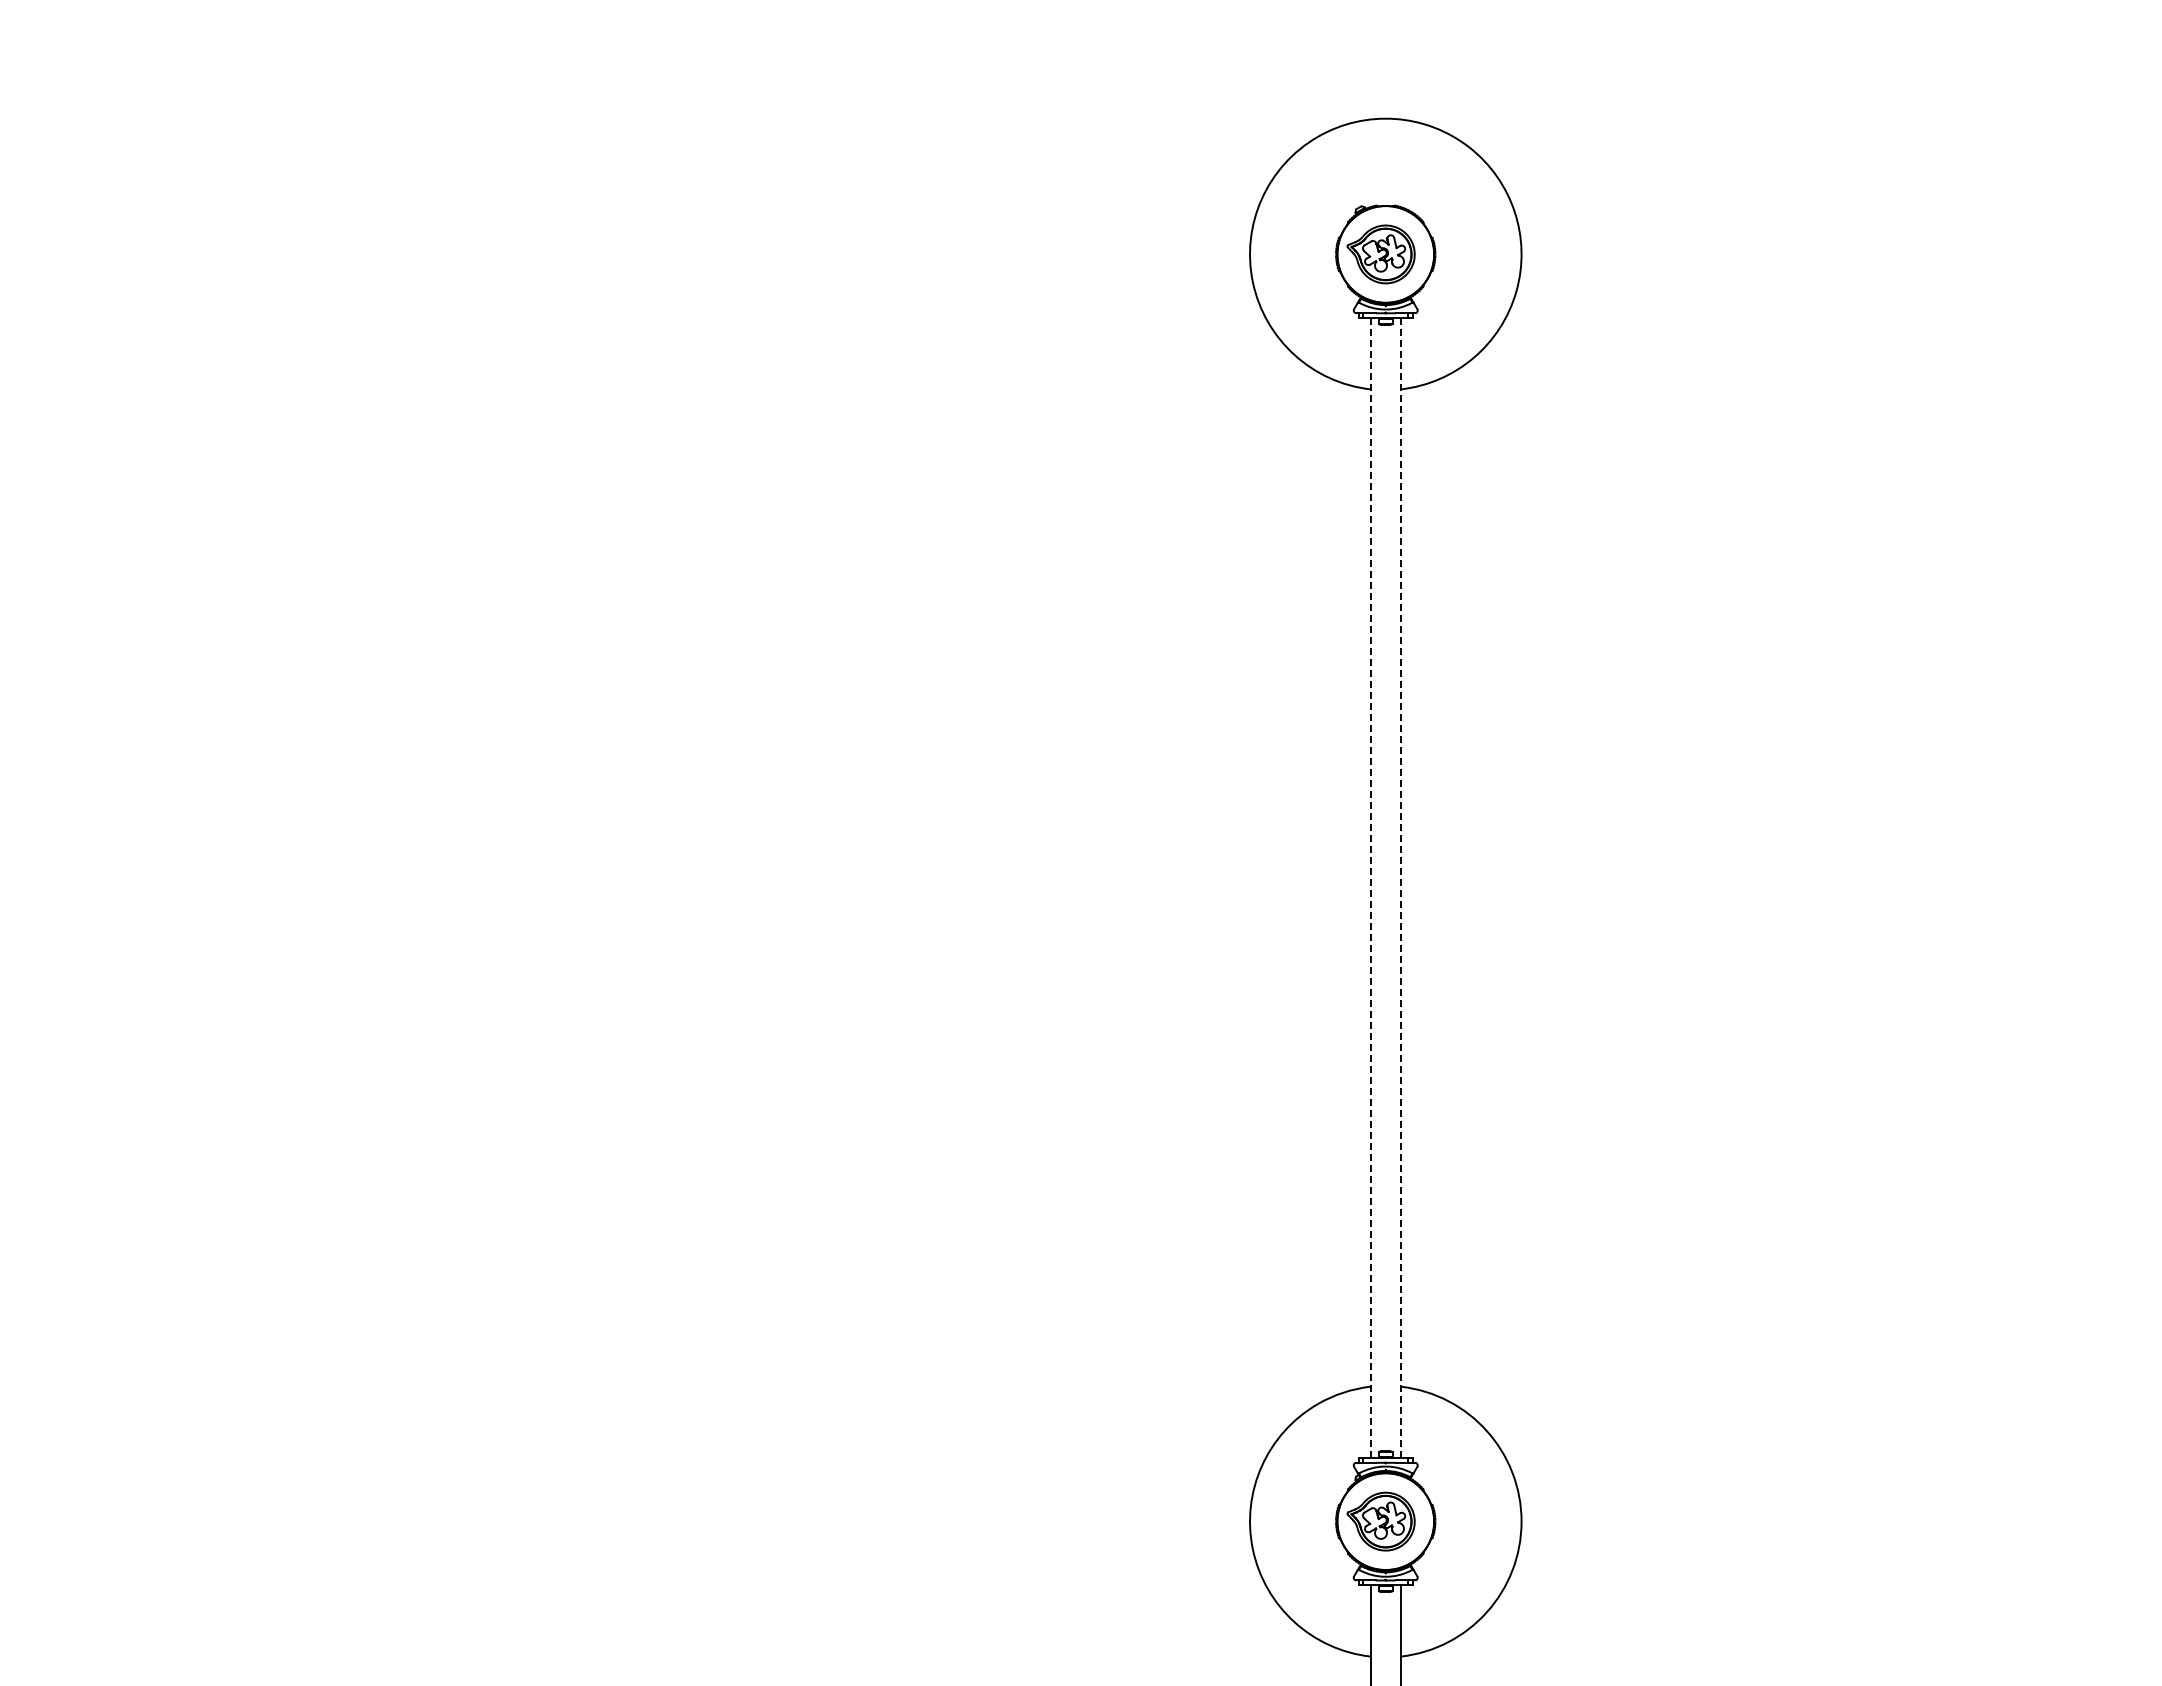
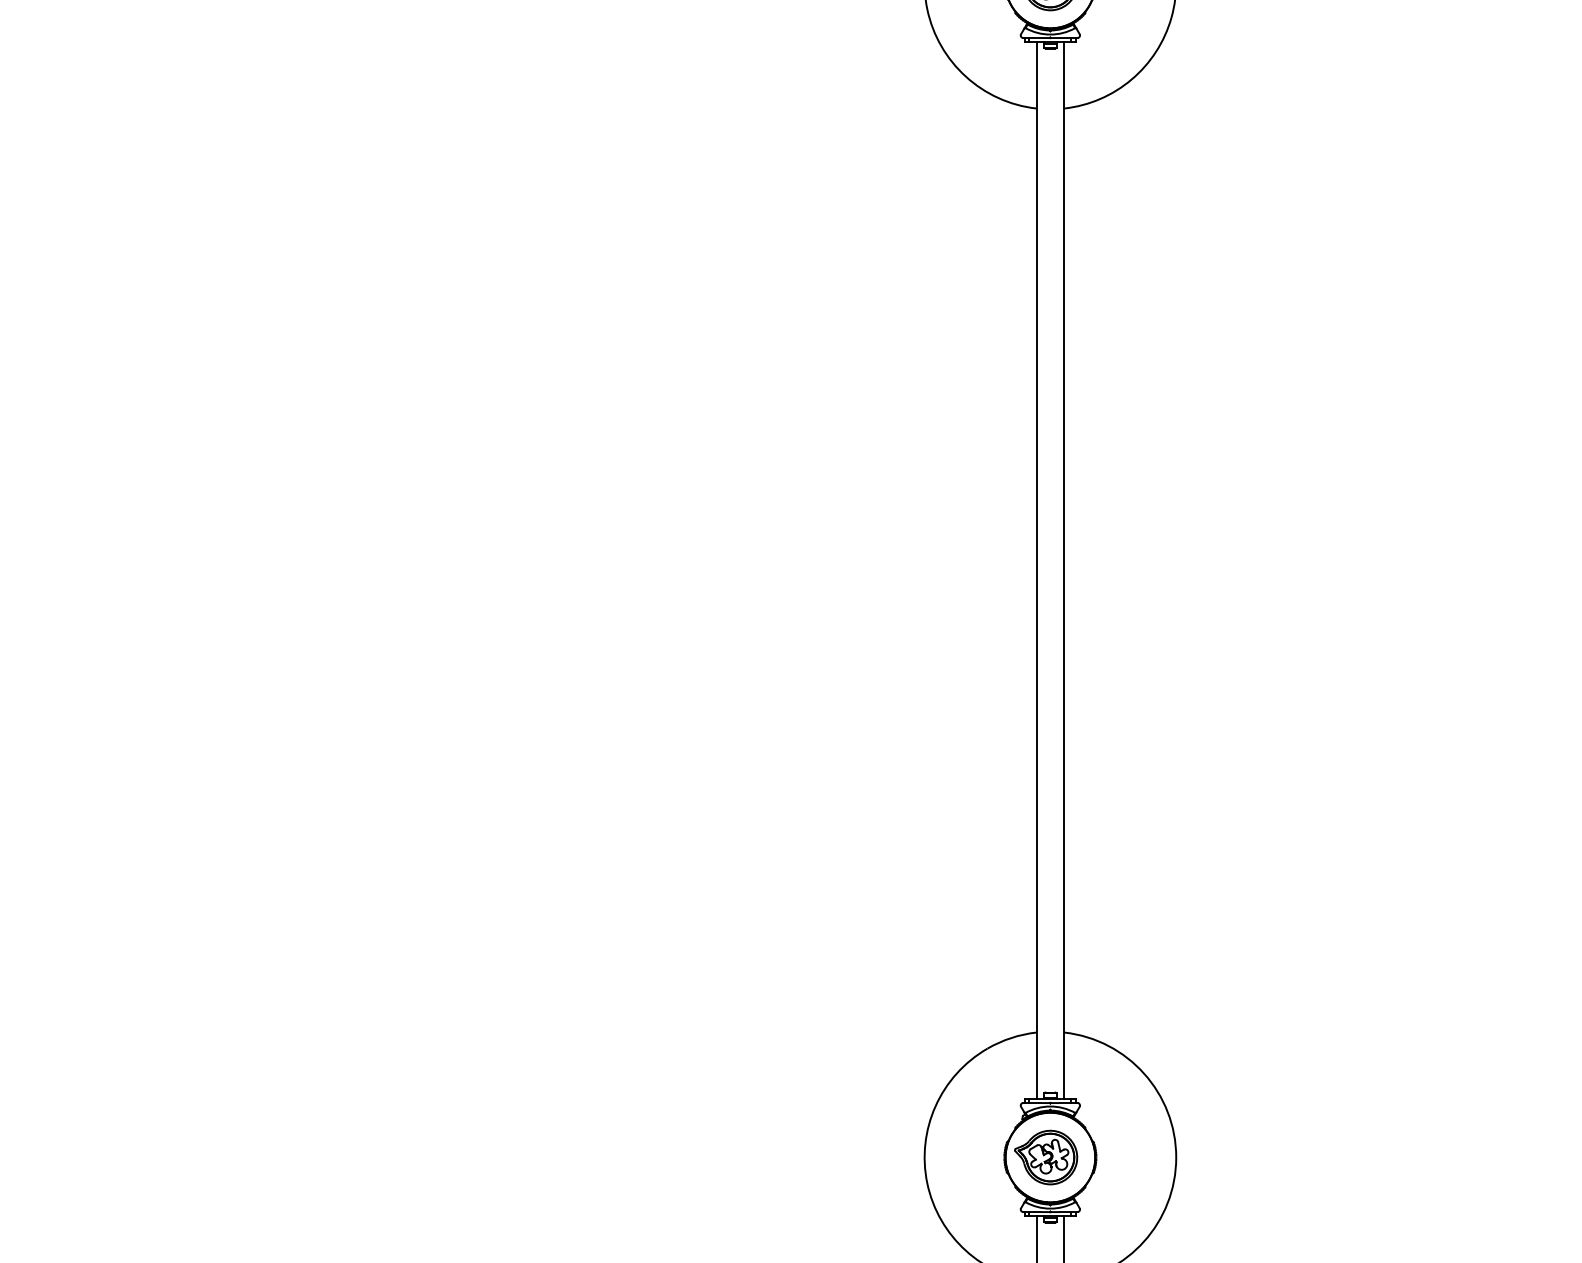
line: (1400, 887) -> (1064, 570), dashed -> solid
line: (1370, 888) -> (1036, 570), dashed -> solid

